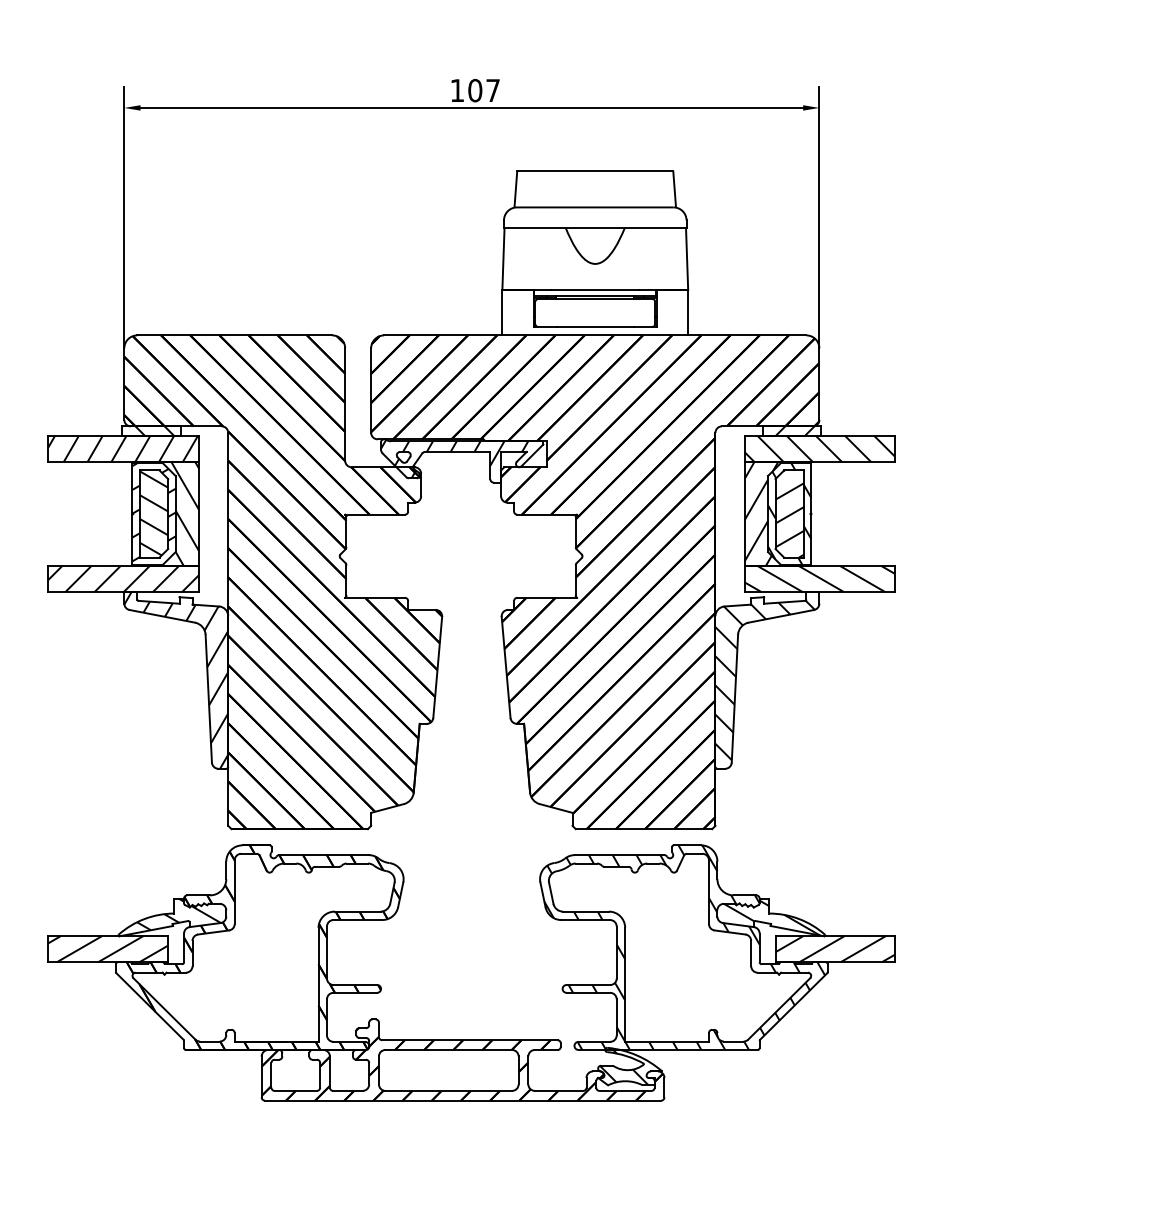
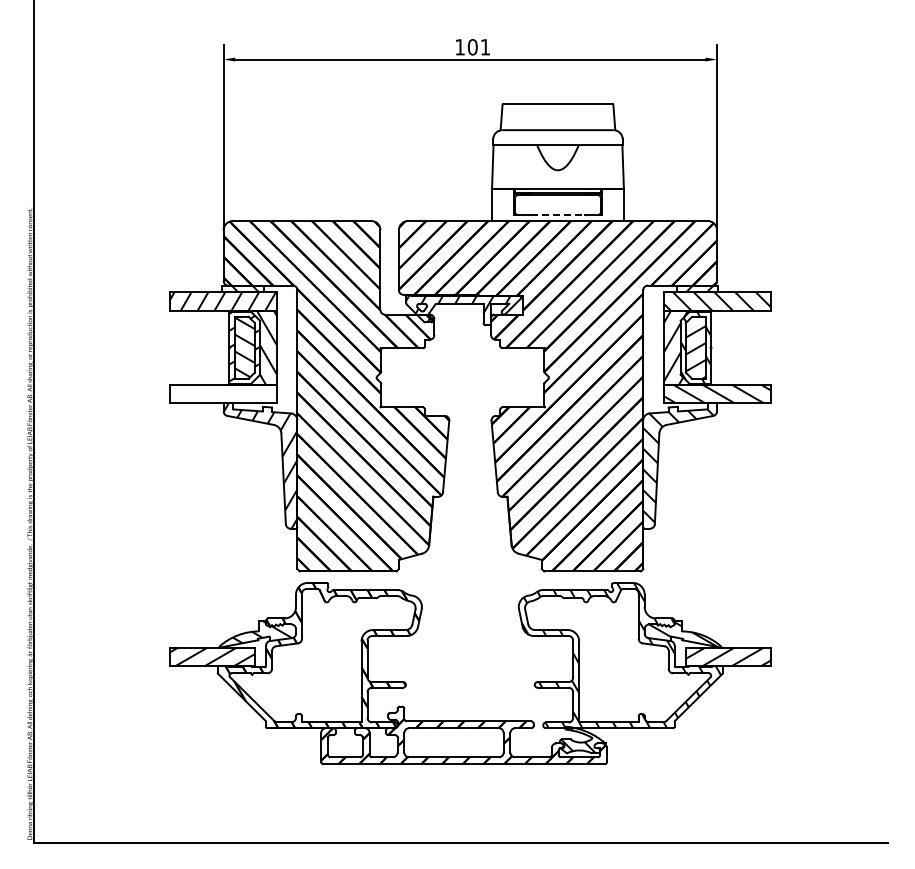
text: (493, 90) -> (485, 47), 107 -> 101
line: (596, 327) -> (558, 215), solid -> dashed
hatch: (122, 578) -> (222, 393), removed

